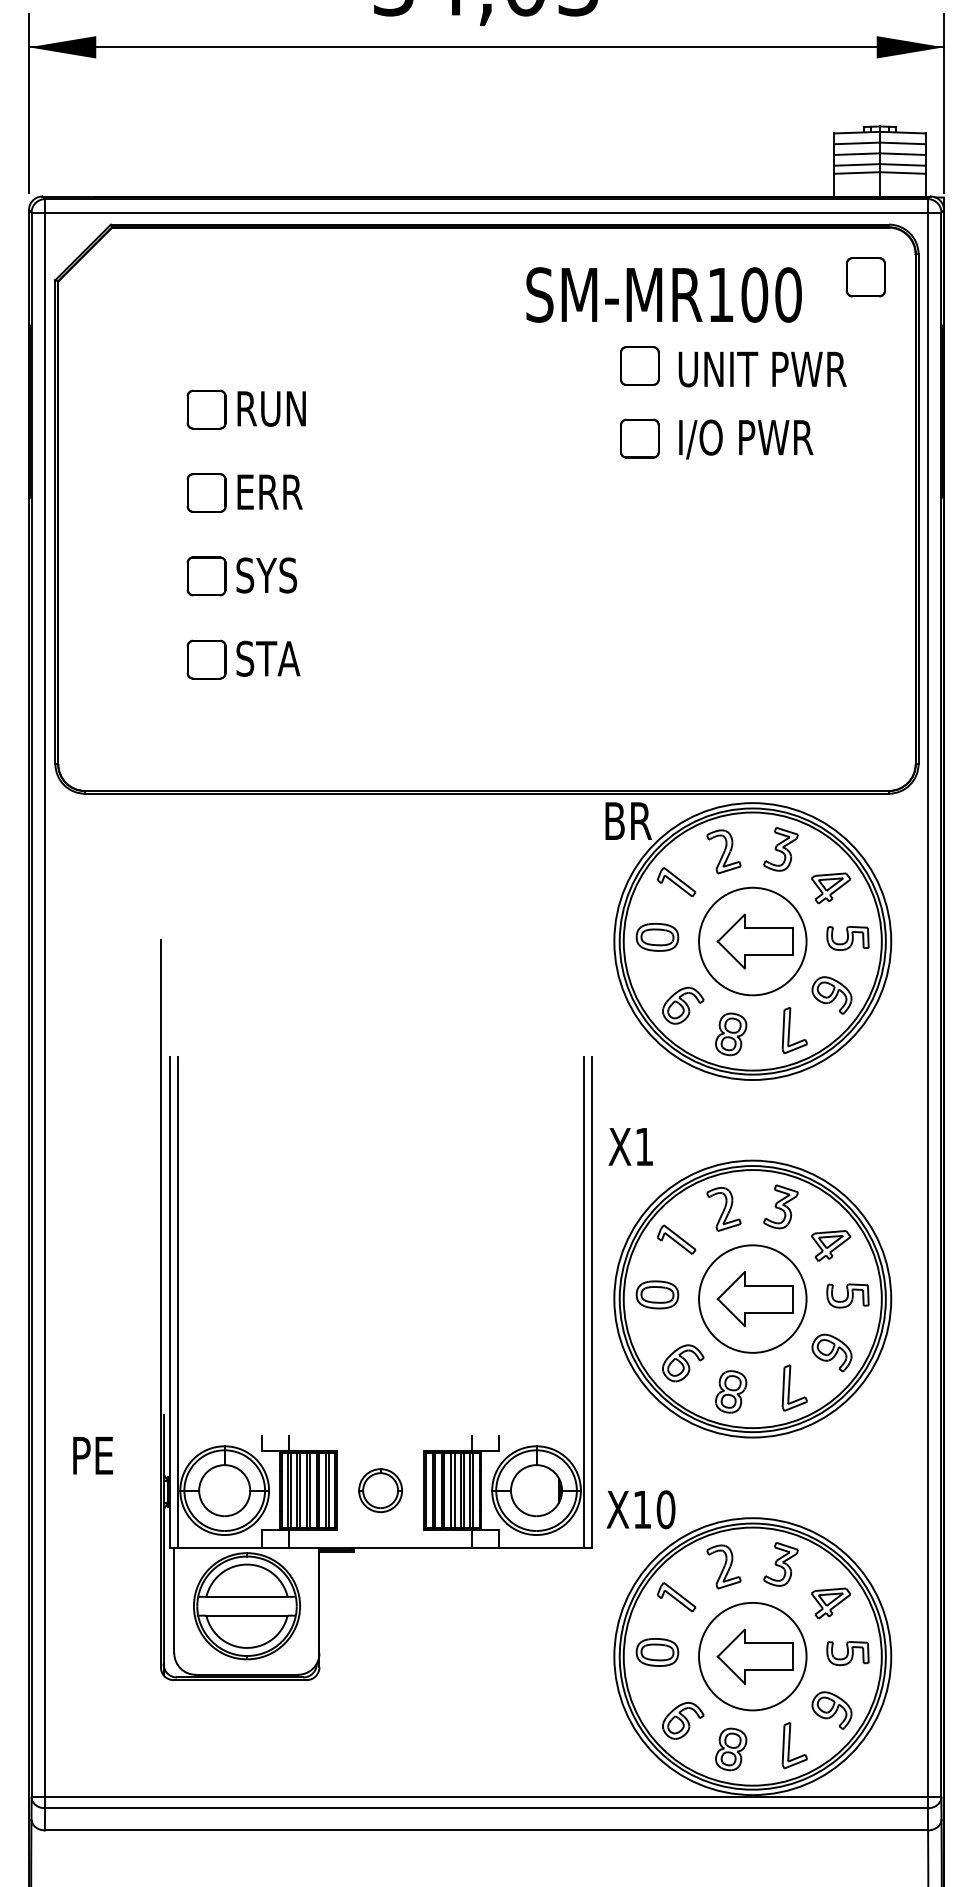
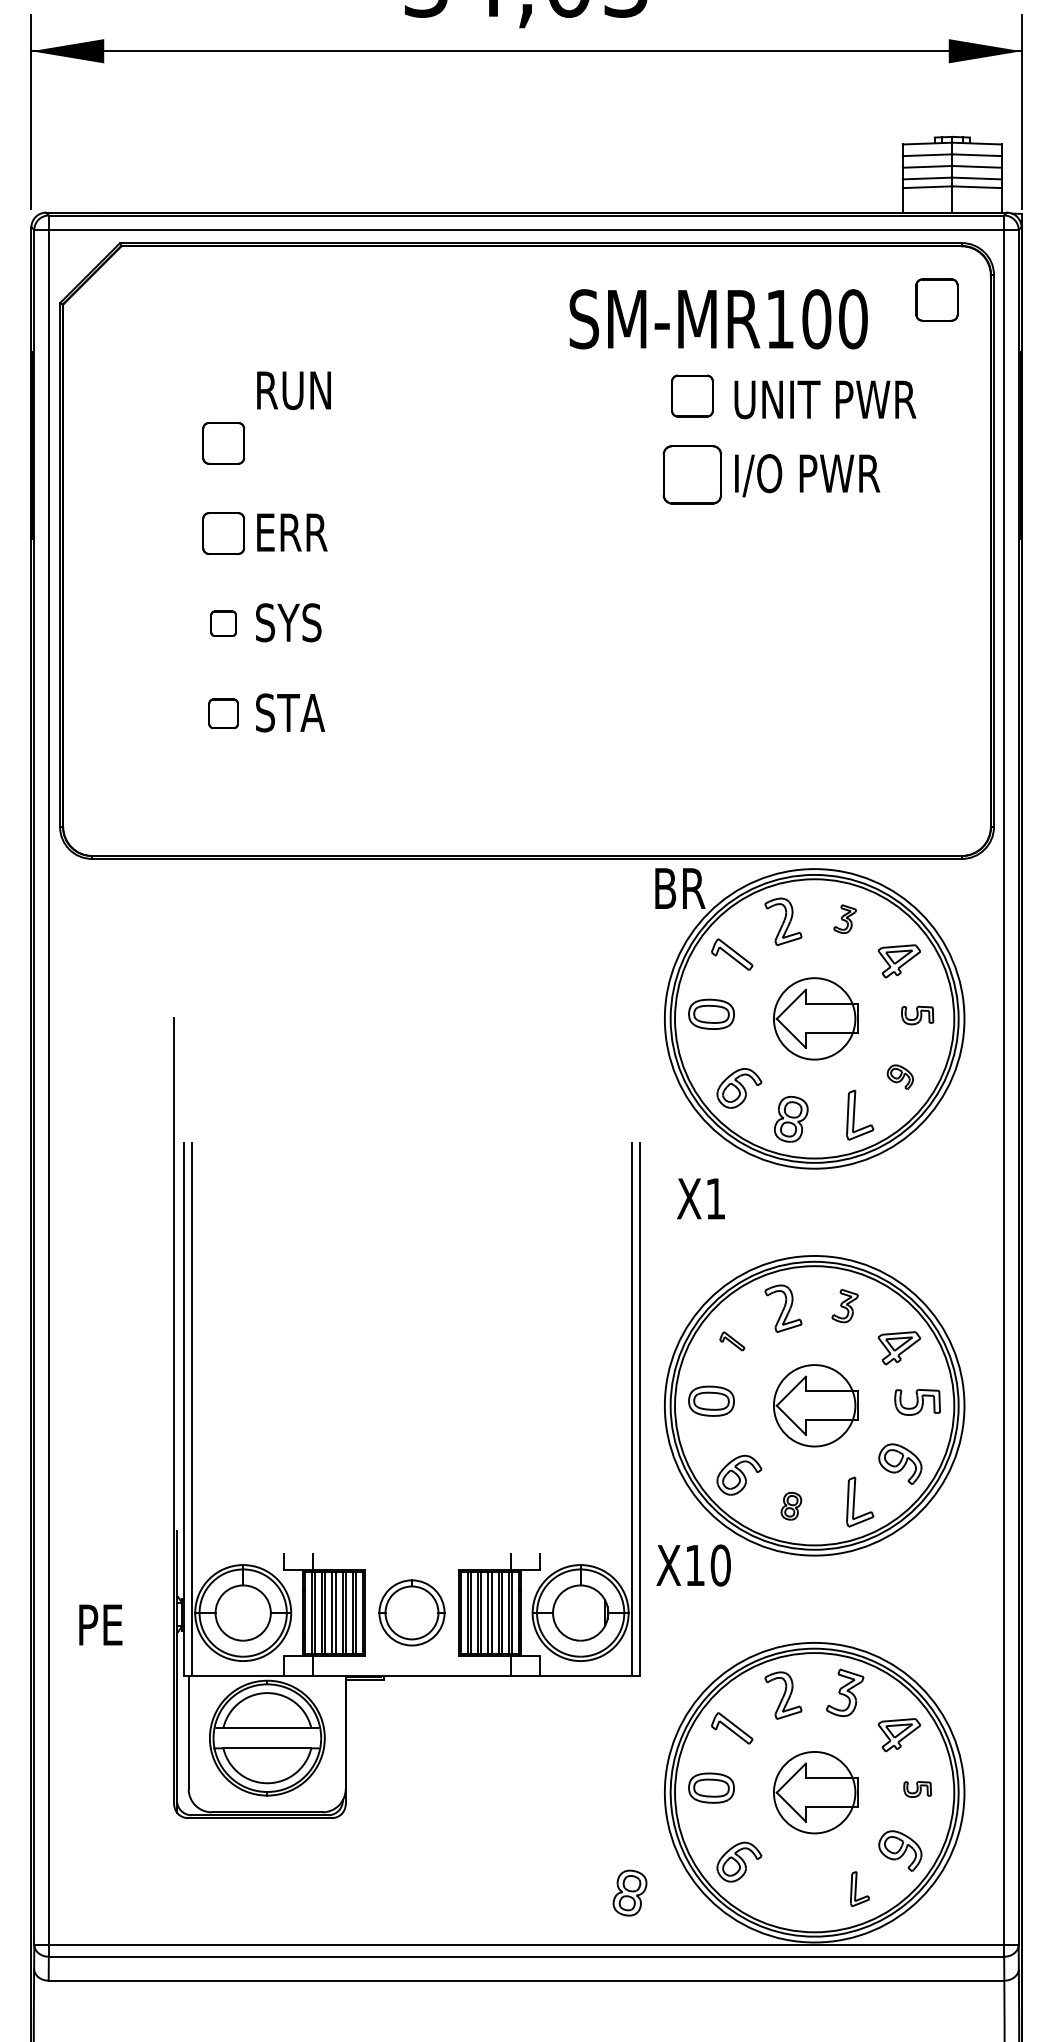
text: (271, 408) -> (293, 390), moved
part: (639, 438) -> (692, 474), size x1.4
part: (206, 576) -> (223, 623), size x0.6
part: (206, 659) -> (223, 713), size x0.7
part: (780, 849) -> (844, 919), size x0.6
part: (847, 938) -> (917, 1015), size x0.7
circle: (752, 941) -> (814, 1018), size x0.7
part: (831, 995) -> (899, 1077), size x0.6
text: (630, 1146) -> (700, 1198), moved
part: (780, 1206) -> (844, 1305), size x0.7
part: (676, 1239) -> (732, 1341), size x0.6
circle: (752, 1298) -> (814, 1405), size x0.7
part: (731, 1391) -> (791, 1505), size x0.6
text: (93, 1455) -> (101, 1624), moved
part: (380, 1490) -> (411, 1612), size x1.4
text: (640, 1509) -> (693, 1565), moved
part: (847, 1653) -> (917, 1789), size x0.6
circle: (752, 1656) -> (814, 1792), size x0.7
part: (794, 1745) -> (859, 1888), size x0.7
part: (731, 1749) -> (630, 1893), moved

